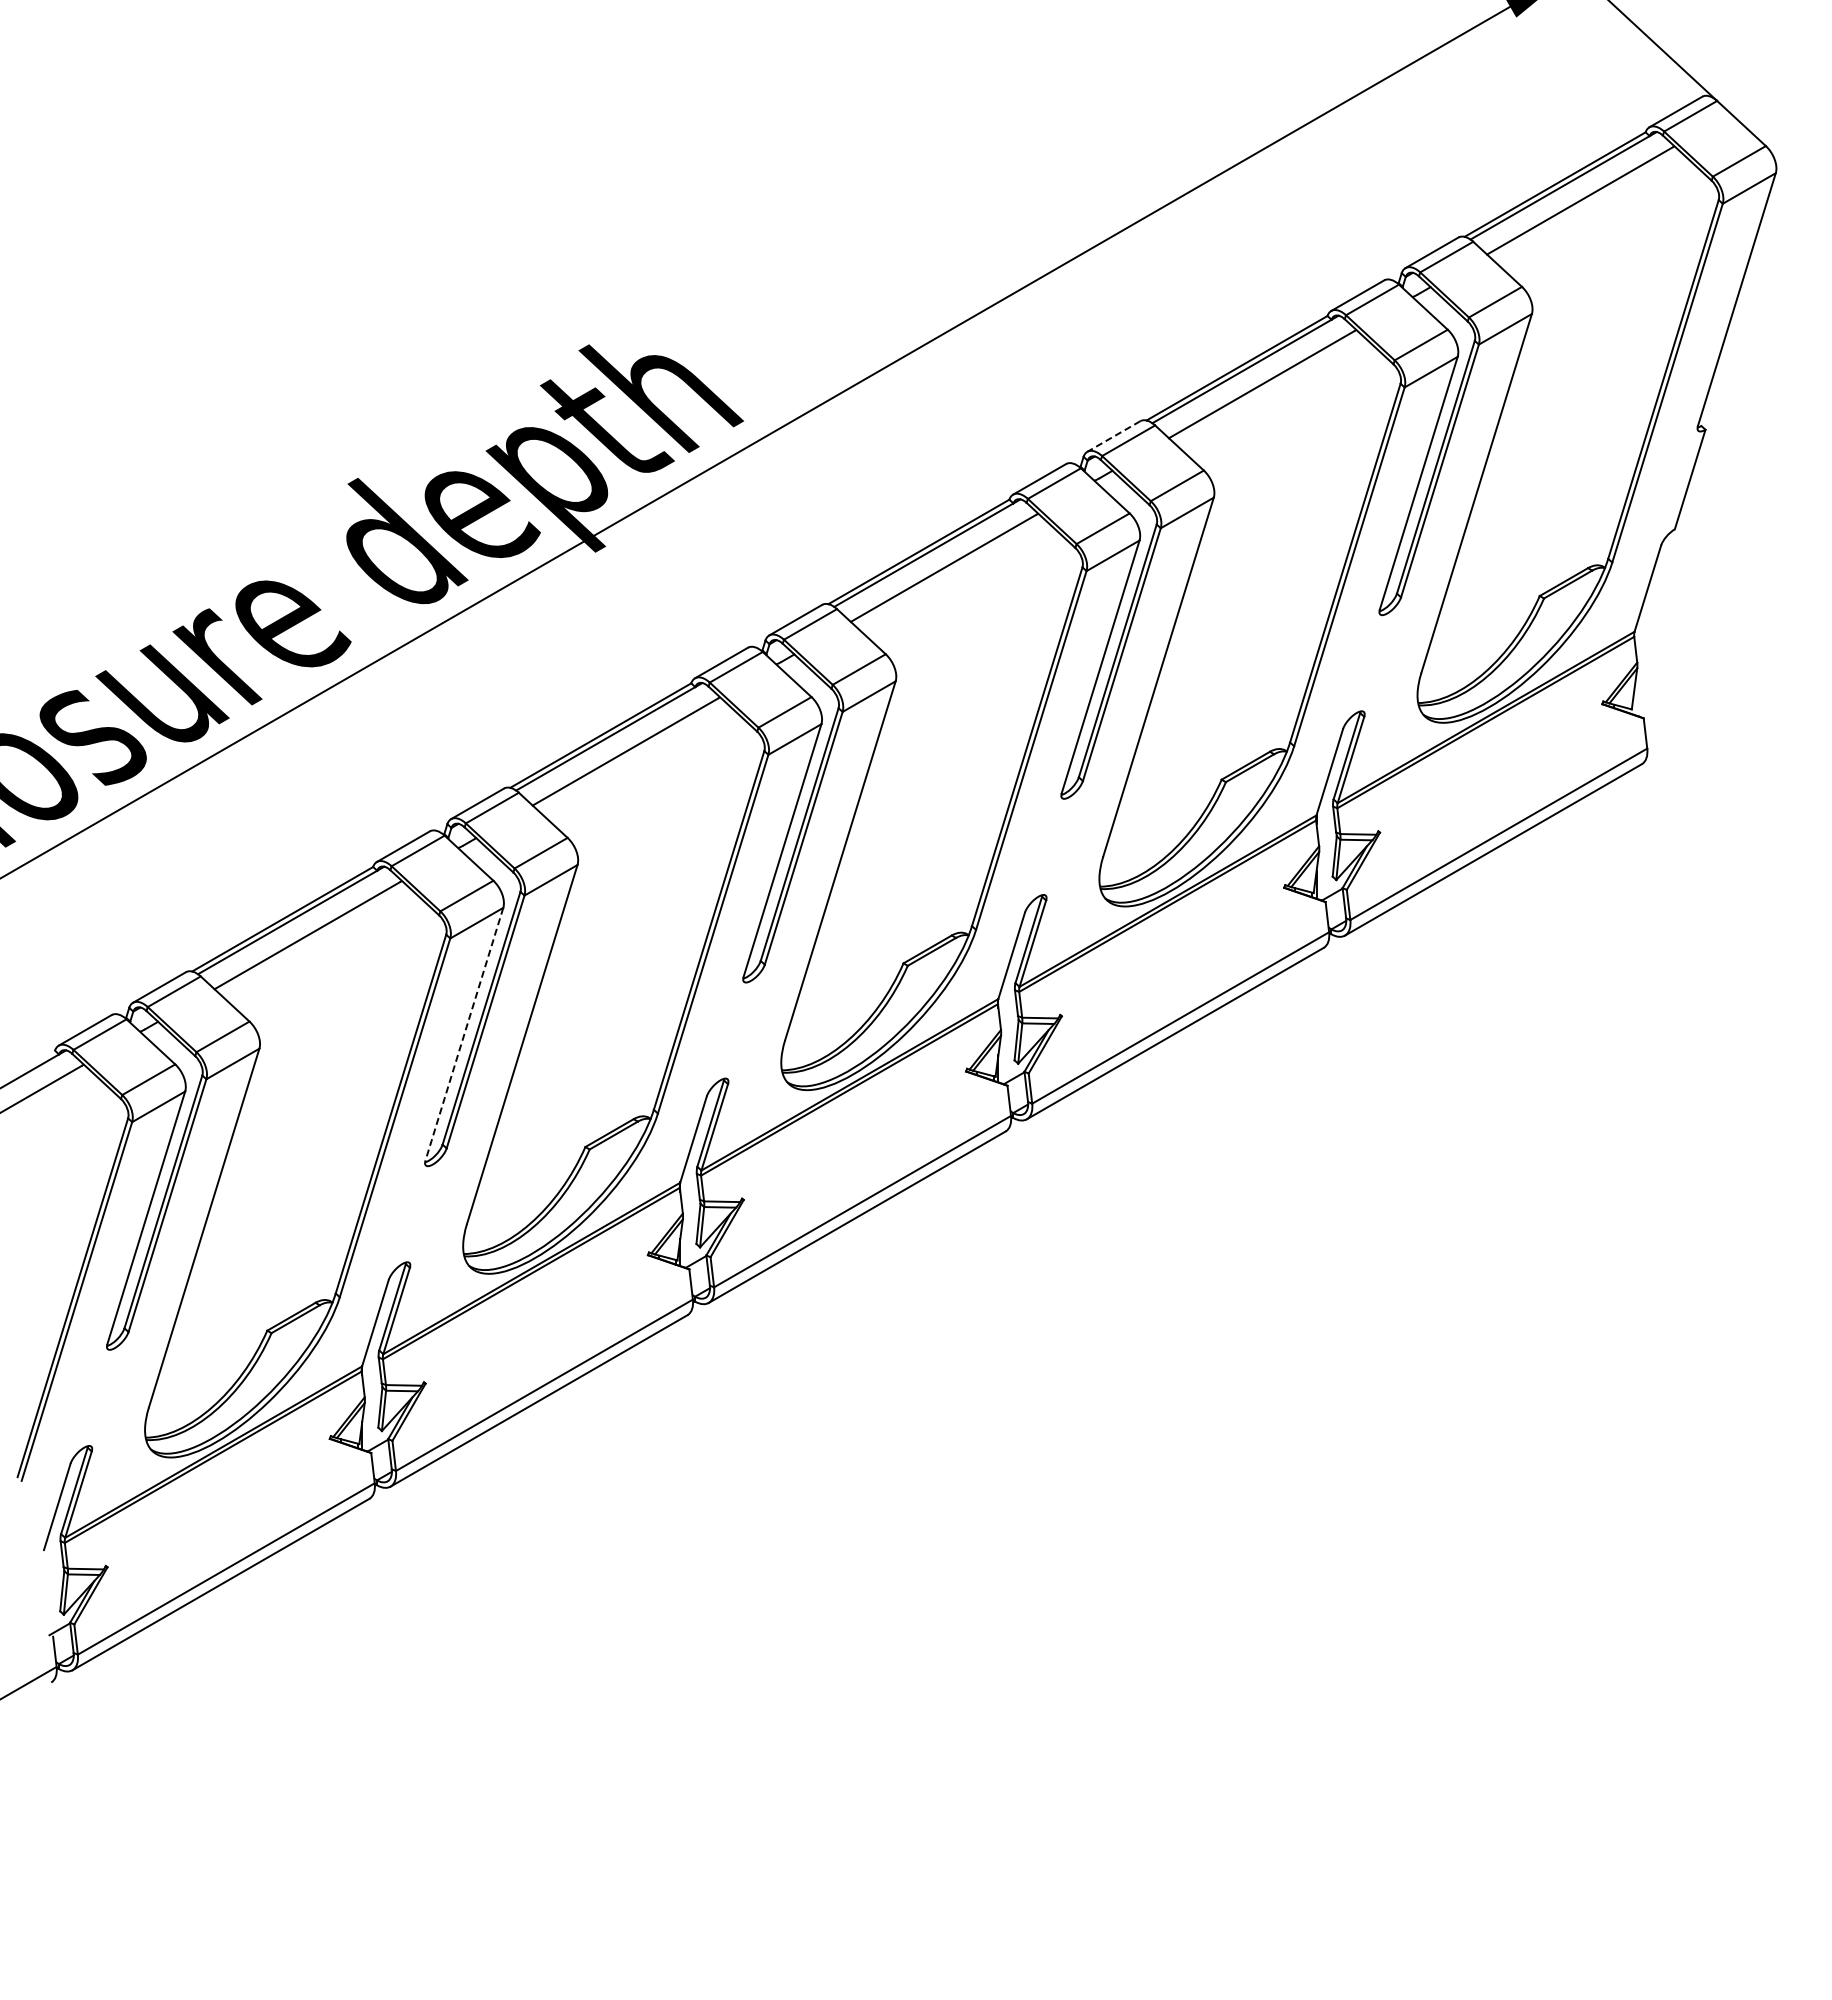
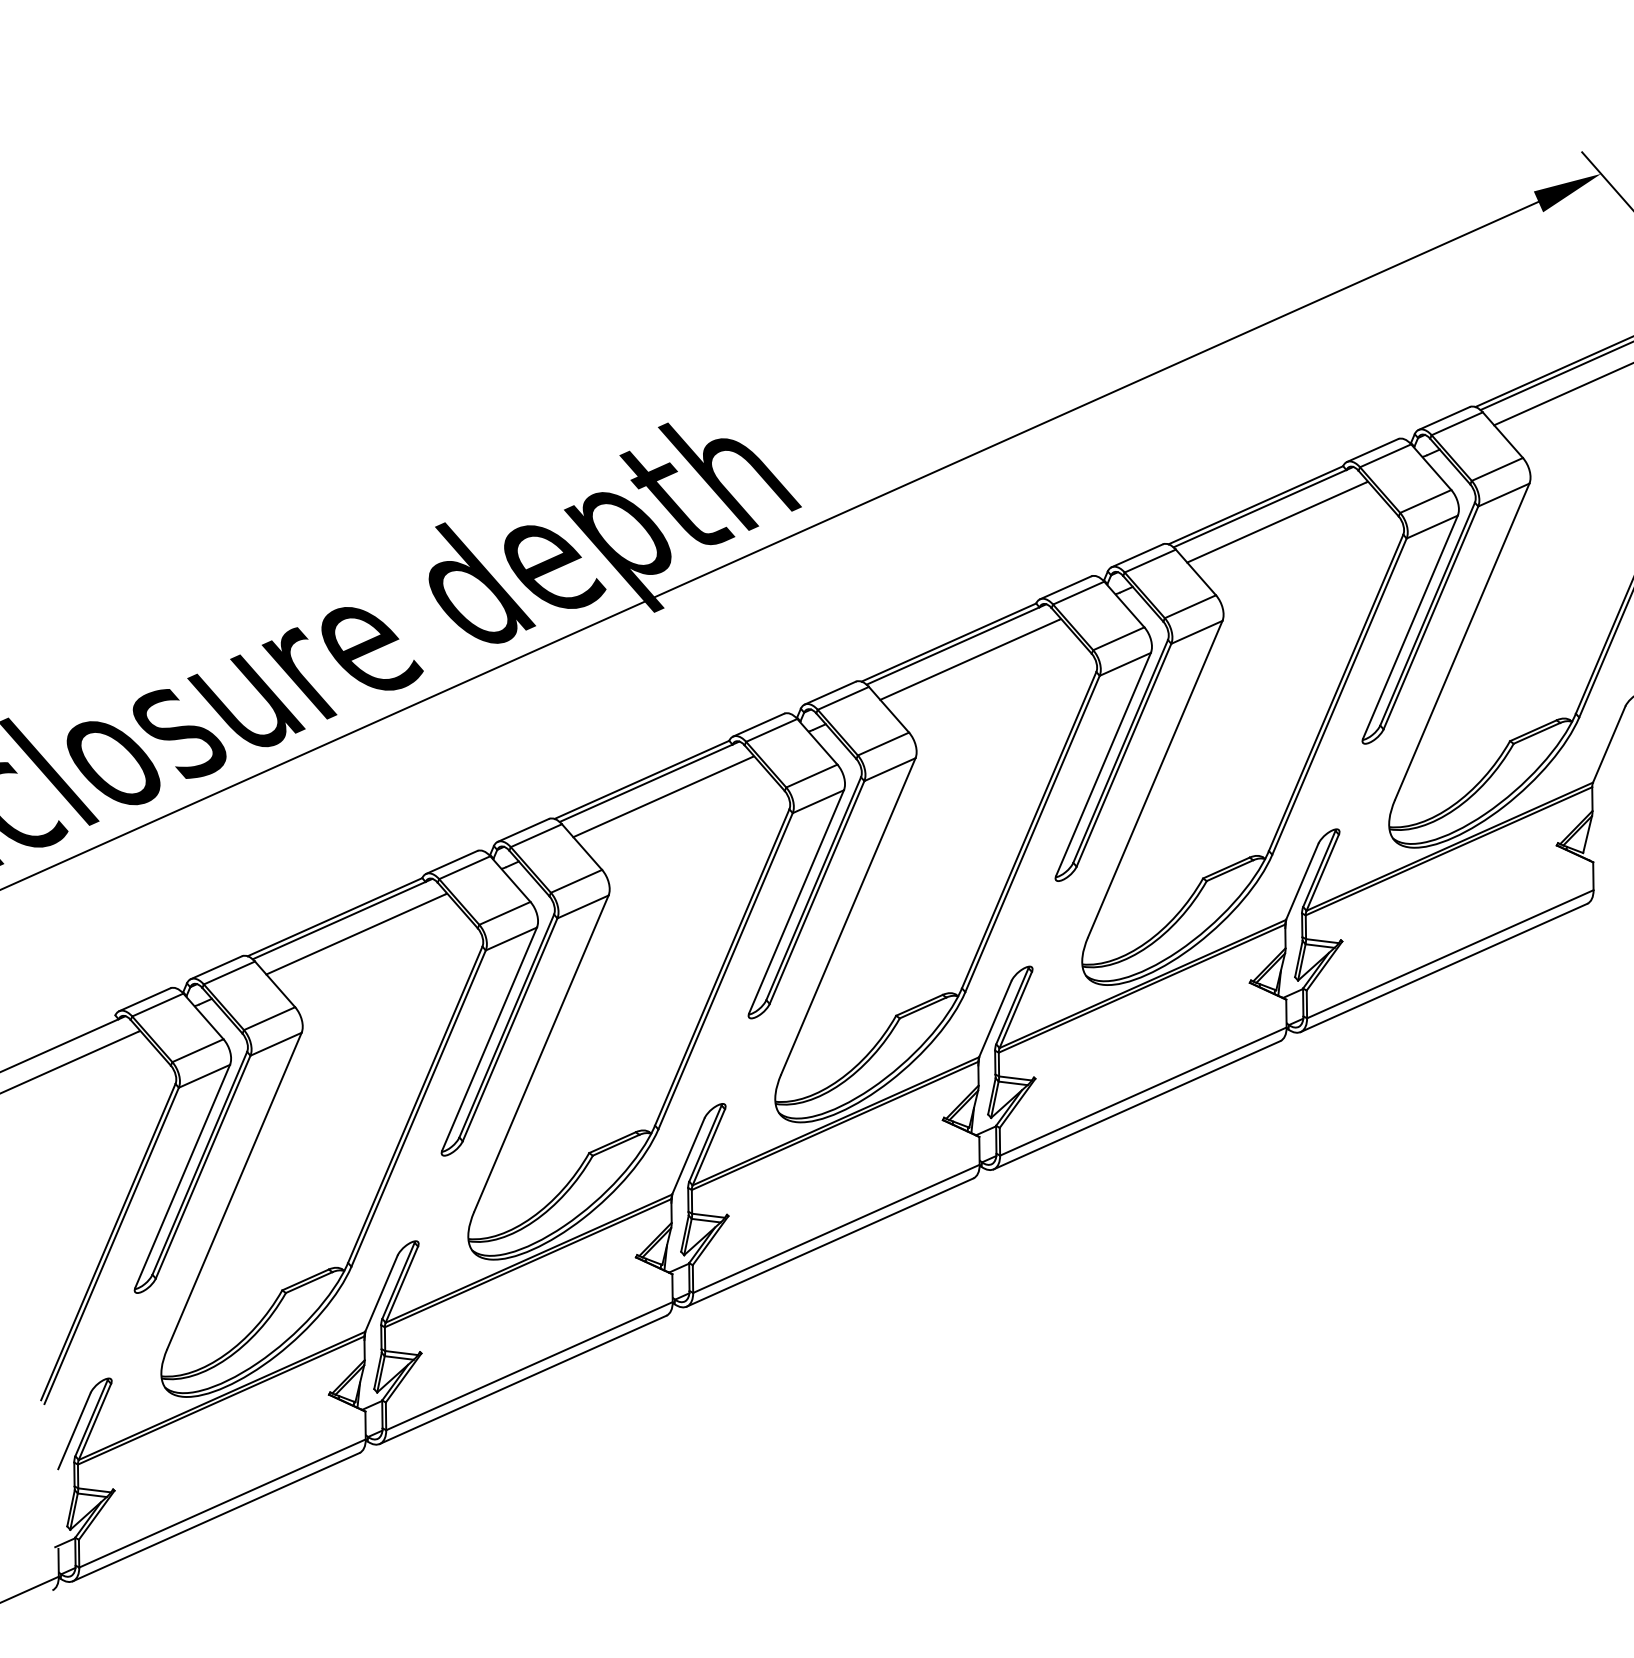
line: (1113, 436) -> (1136, 555), dashed -> solid
line: (464, 1034) -> (489, 1039), dashed -> solid

